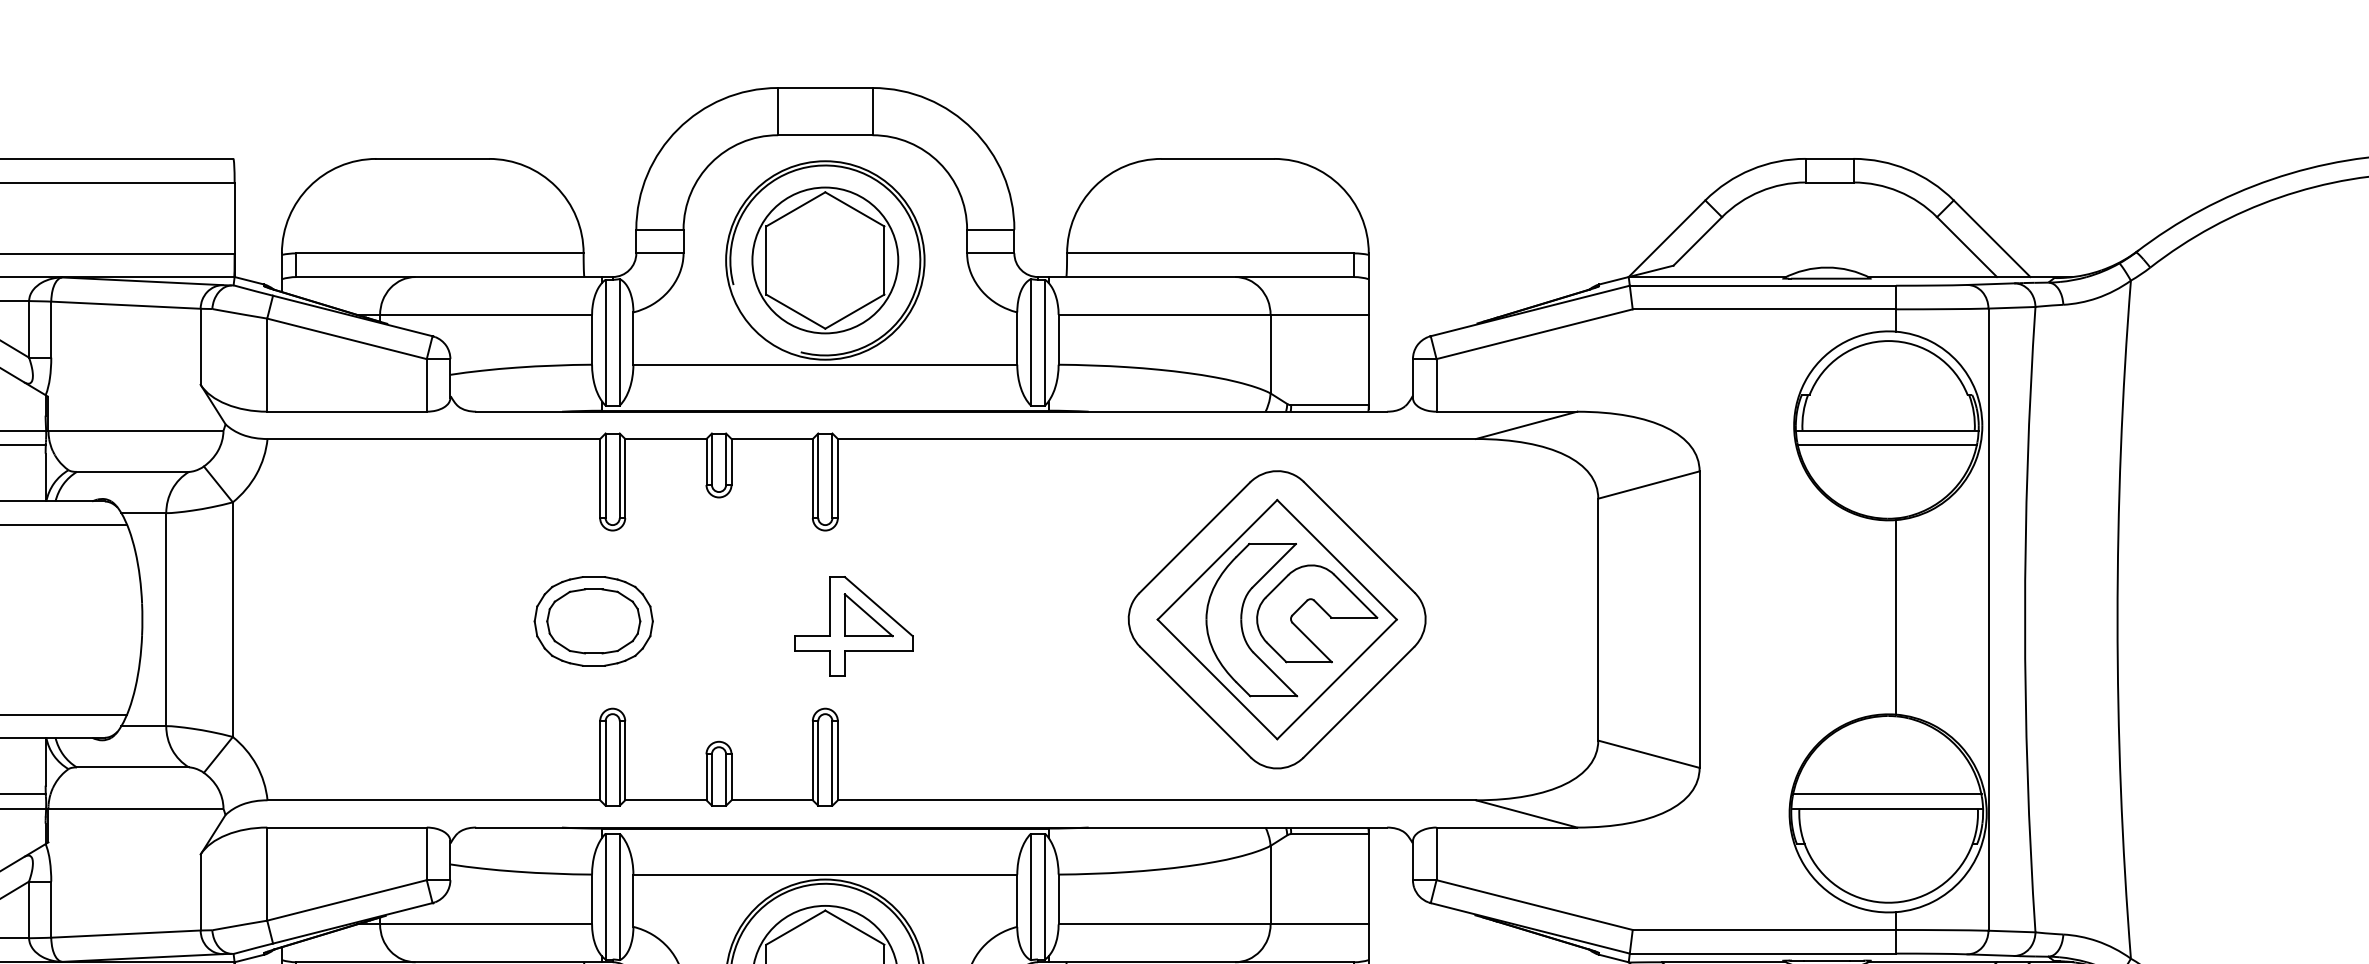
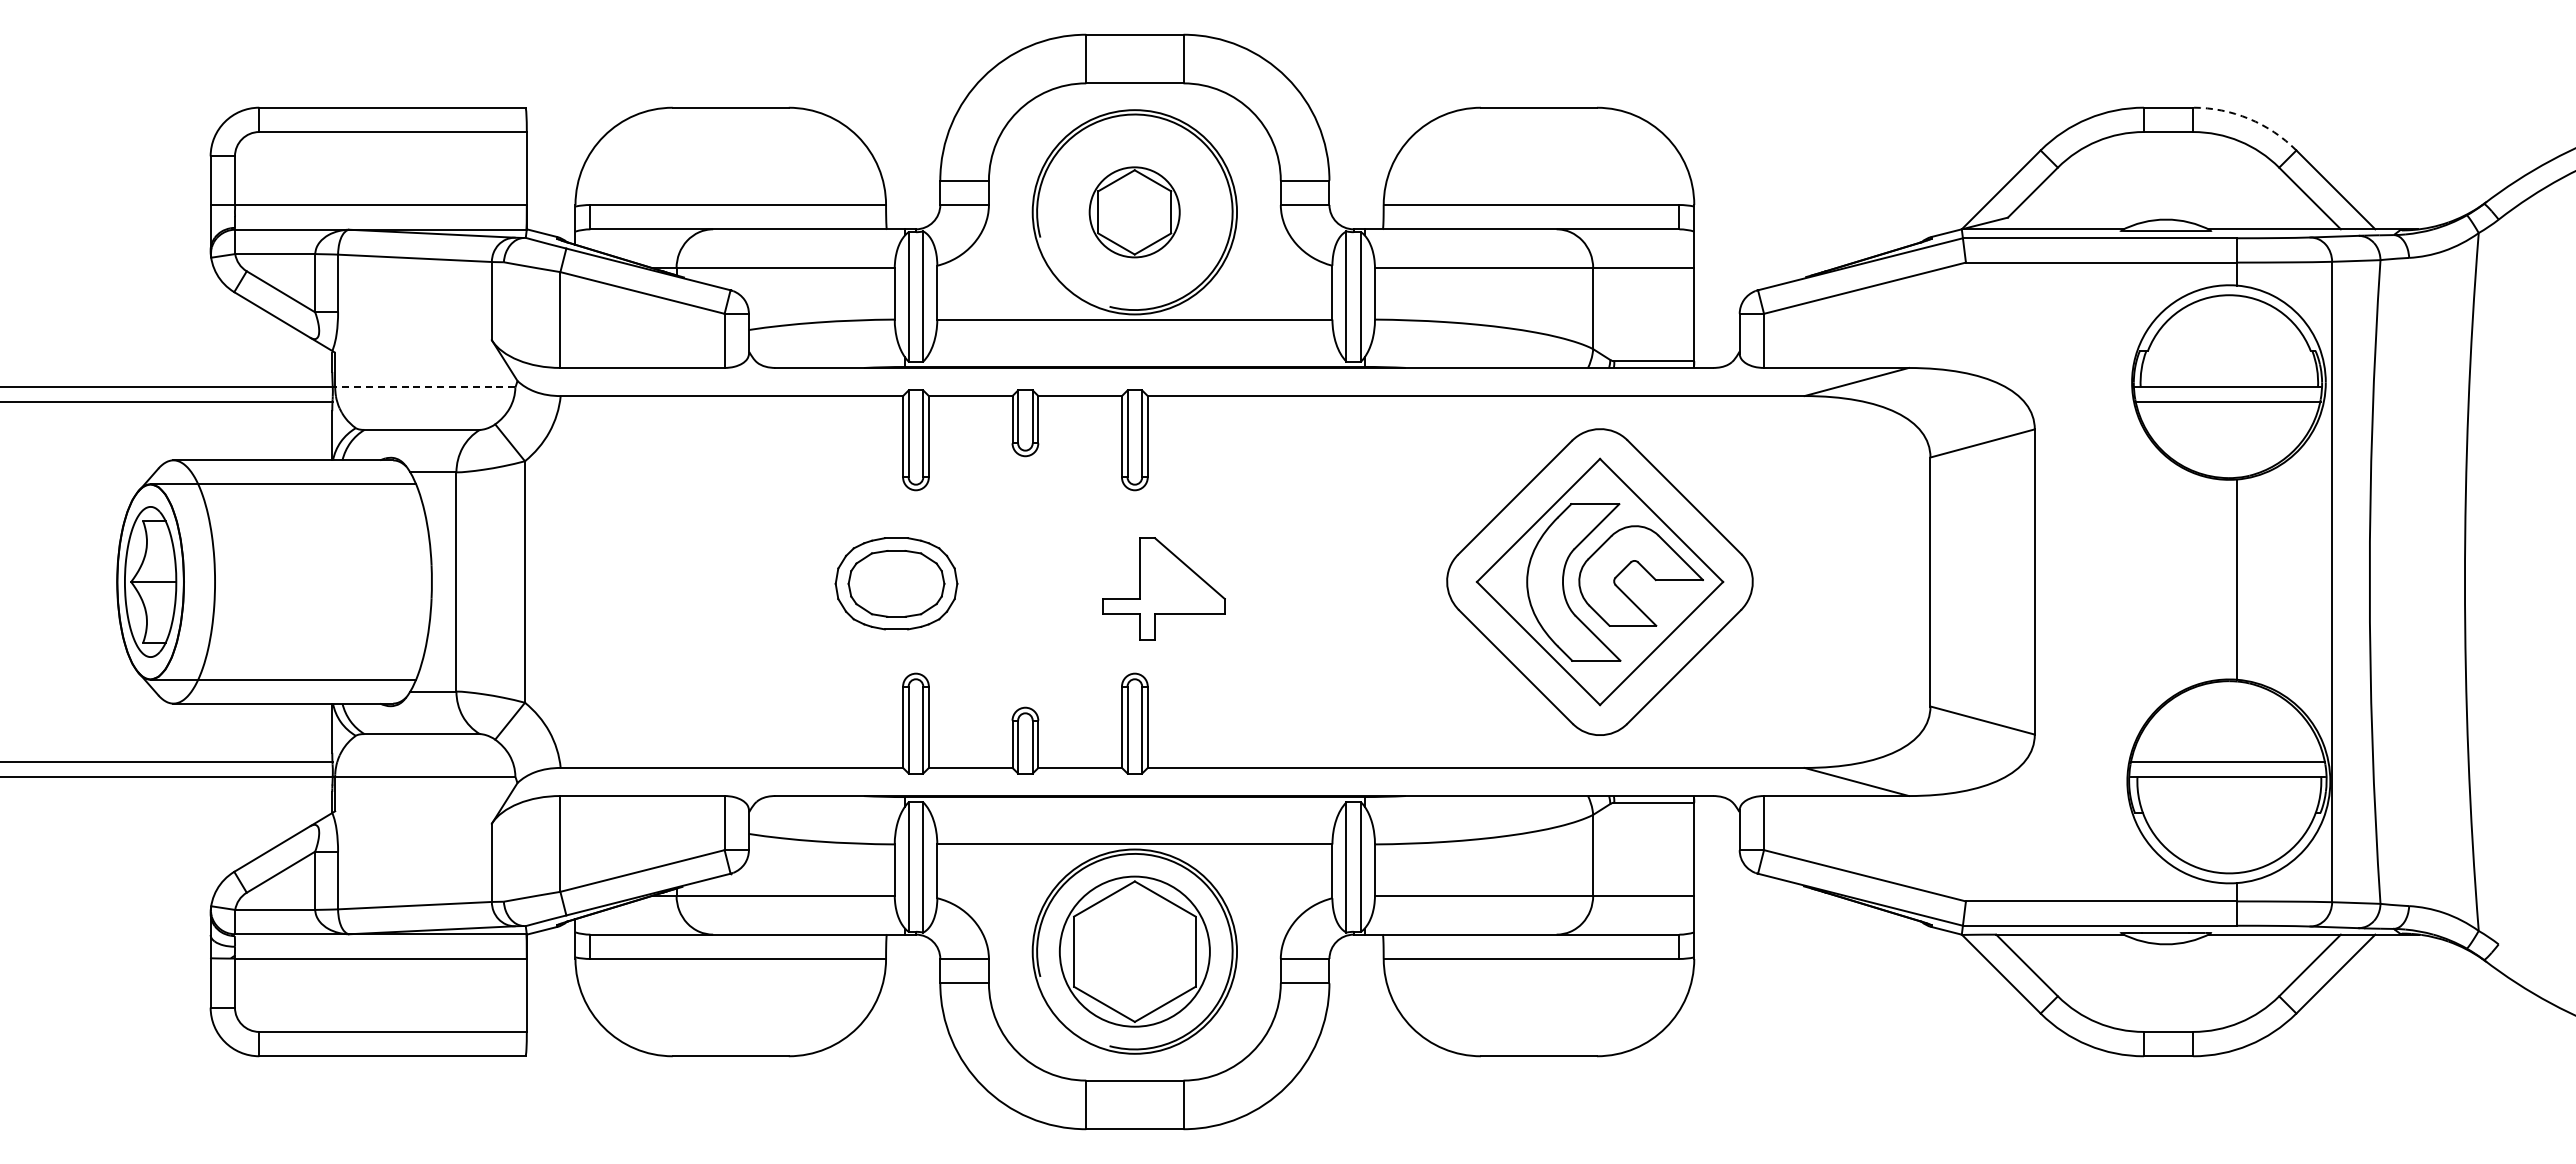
arc: (1908, 169) -> (2249, 118), solid -> dashed
part: (824, 260) -> (1134, 212), size x0.6
line: (134, 430) -> (423, 387), solid -> dashed
part: (868, 615) -> (1179, 577), removed

